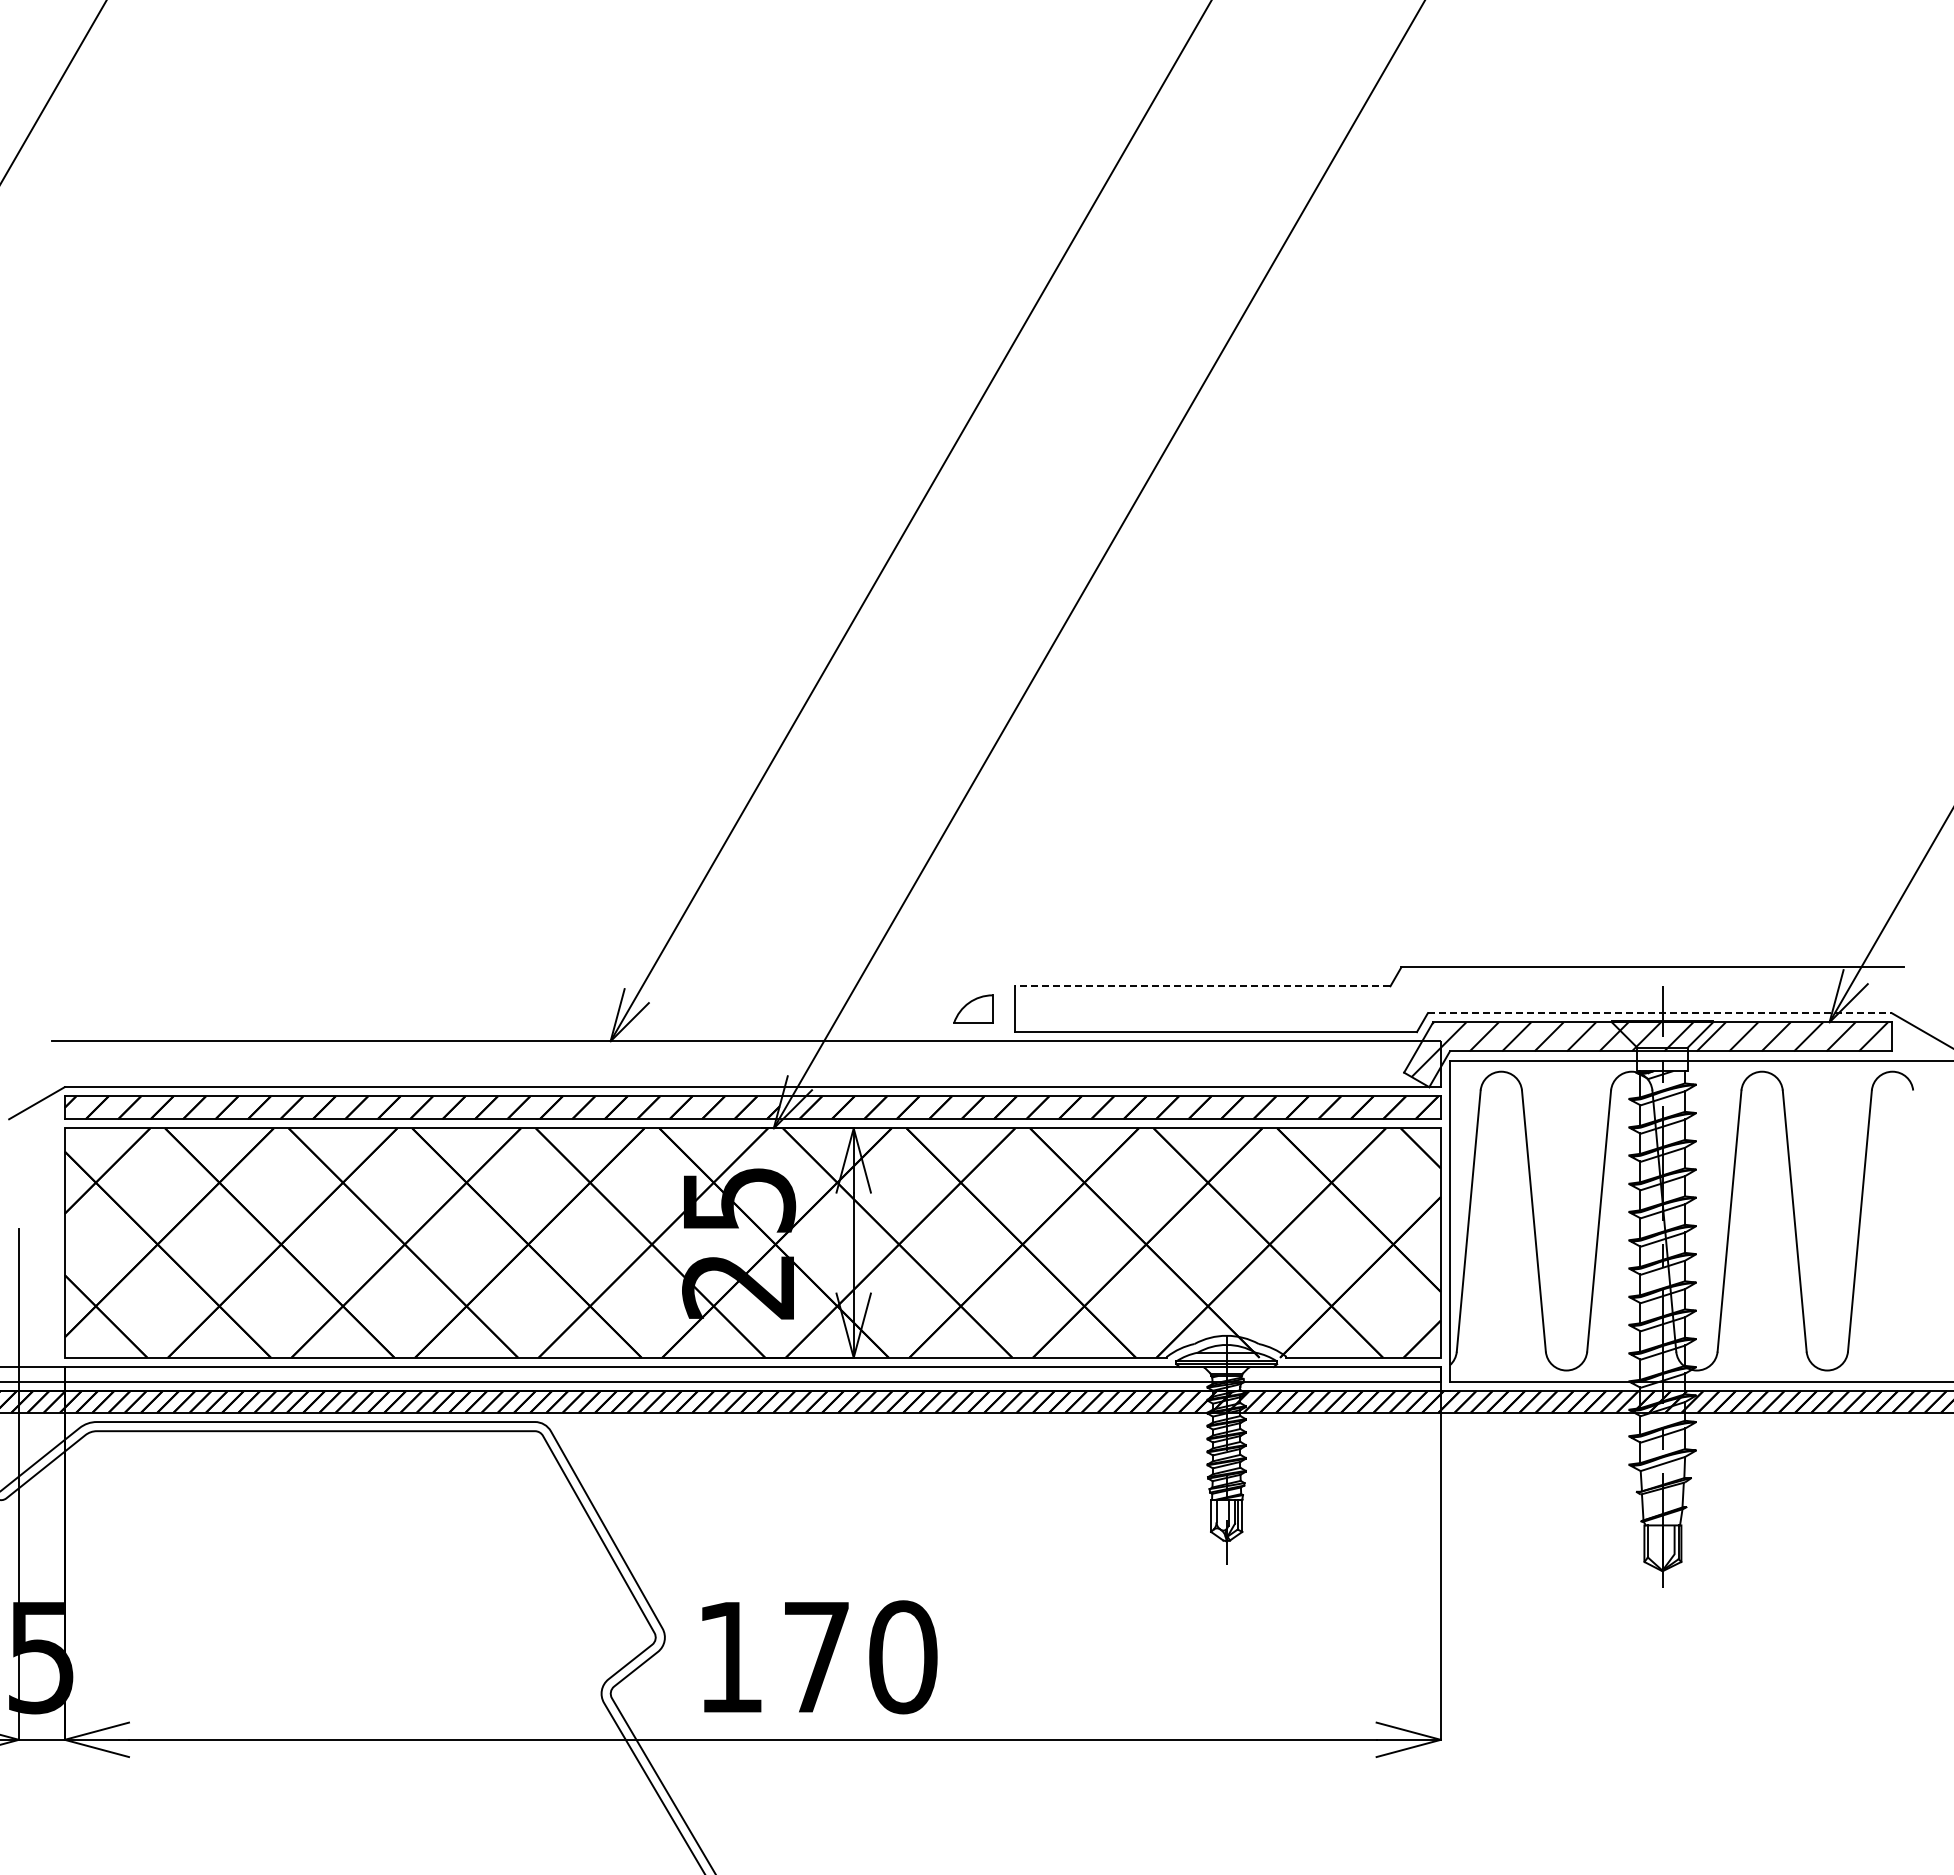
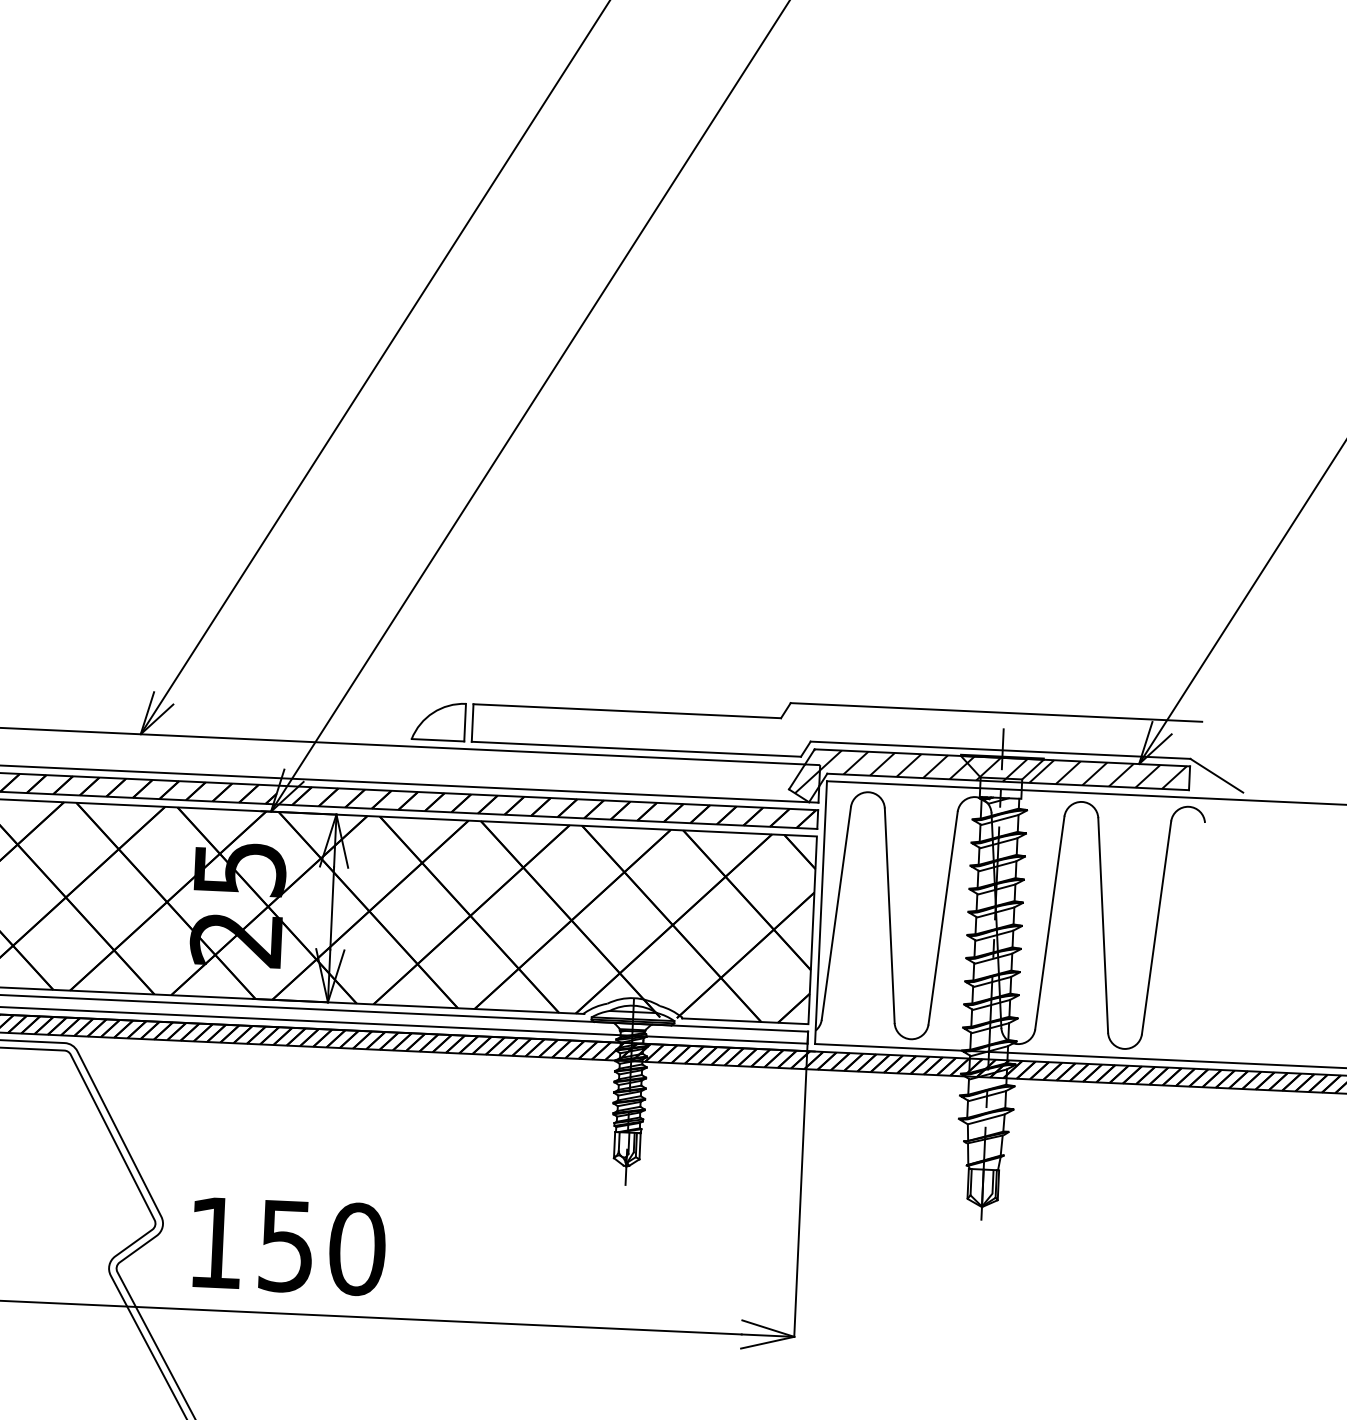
line: (1202, 986) -> (627, 711), dashed -> solid
part: (973, 1008) -> (438, 720), size x1.67
line: (1659, 1013) -> (1000, 750), dashed -> solid
text: (816, 1658) -> (286, 1247), 170 -> 150

